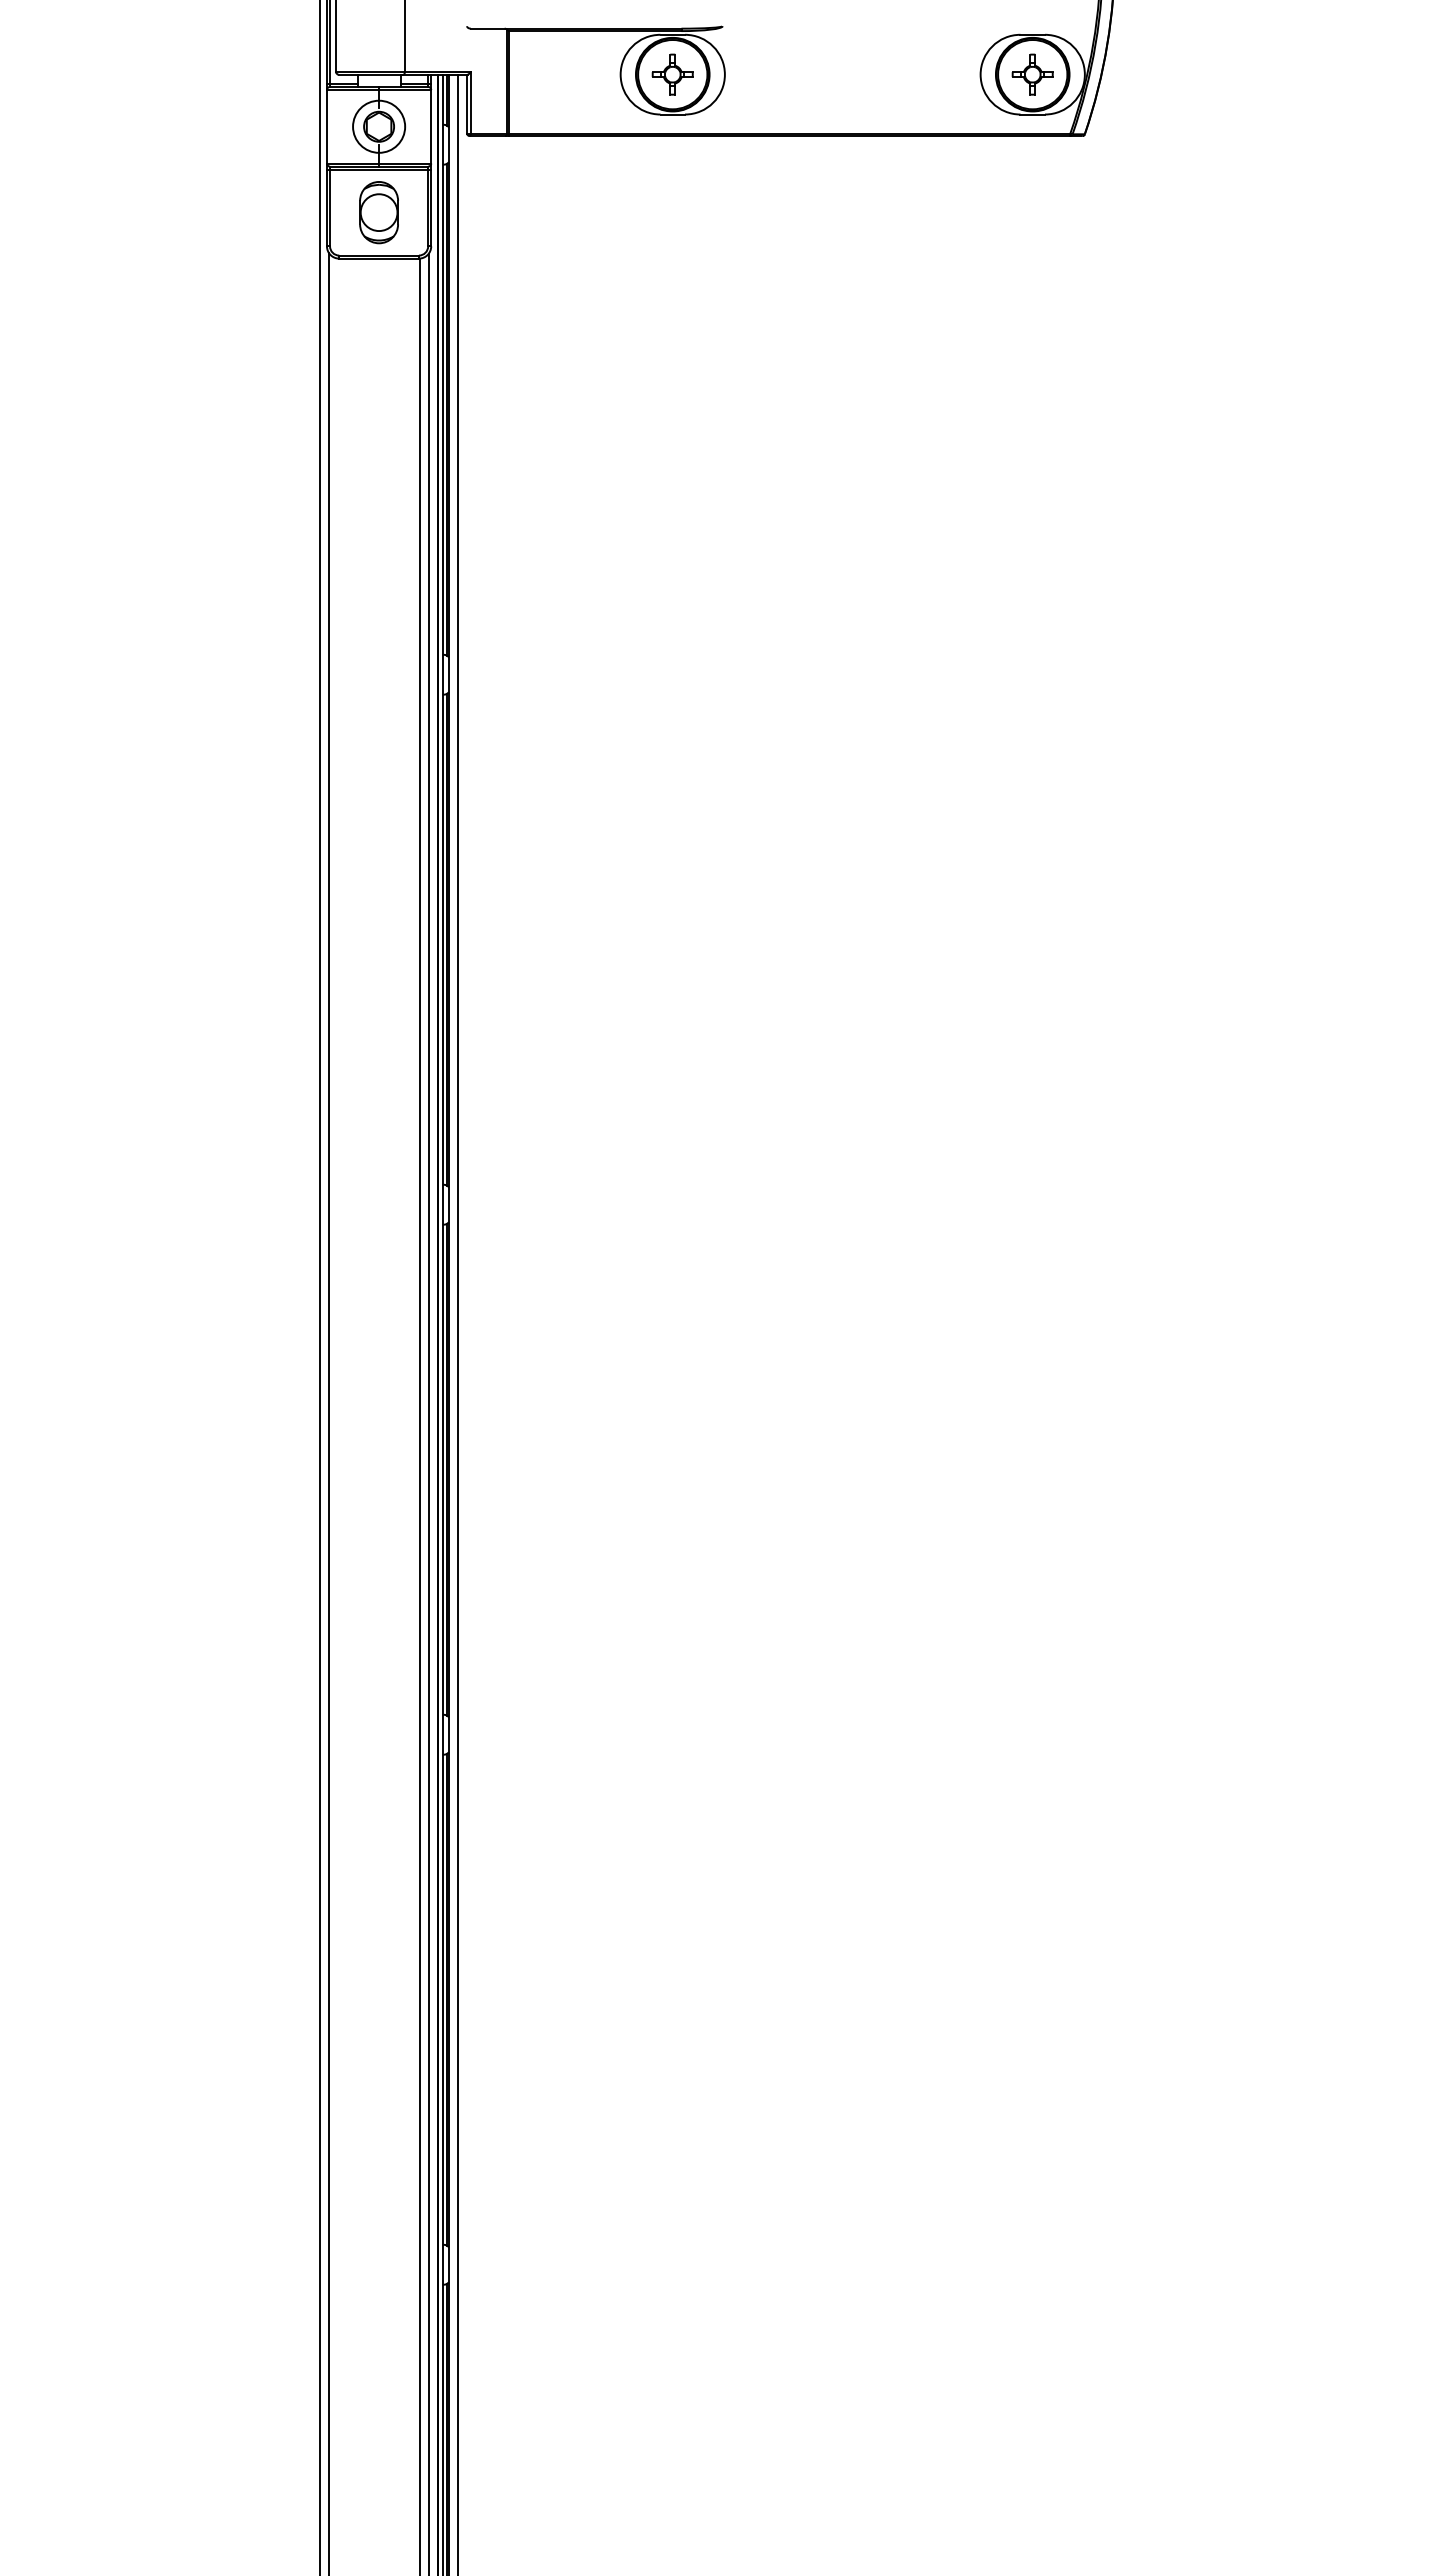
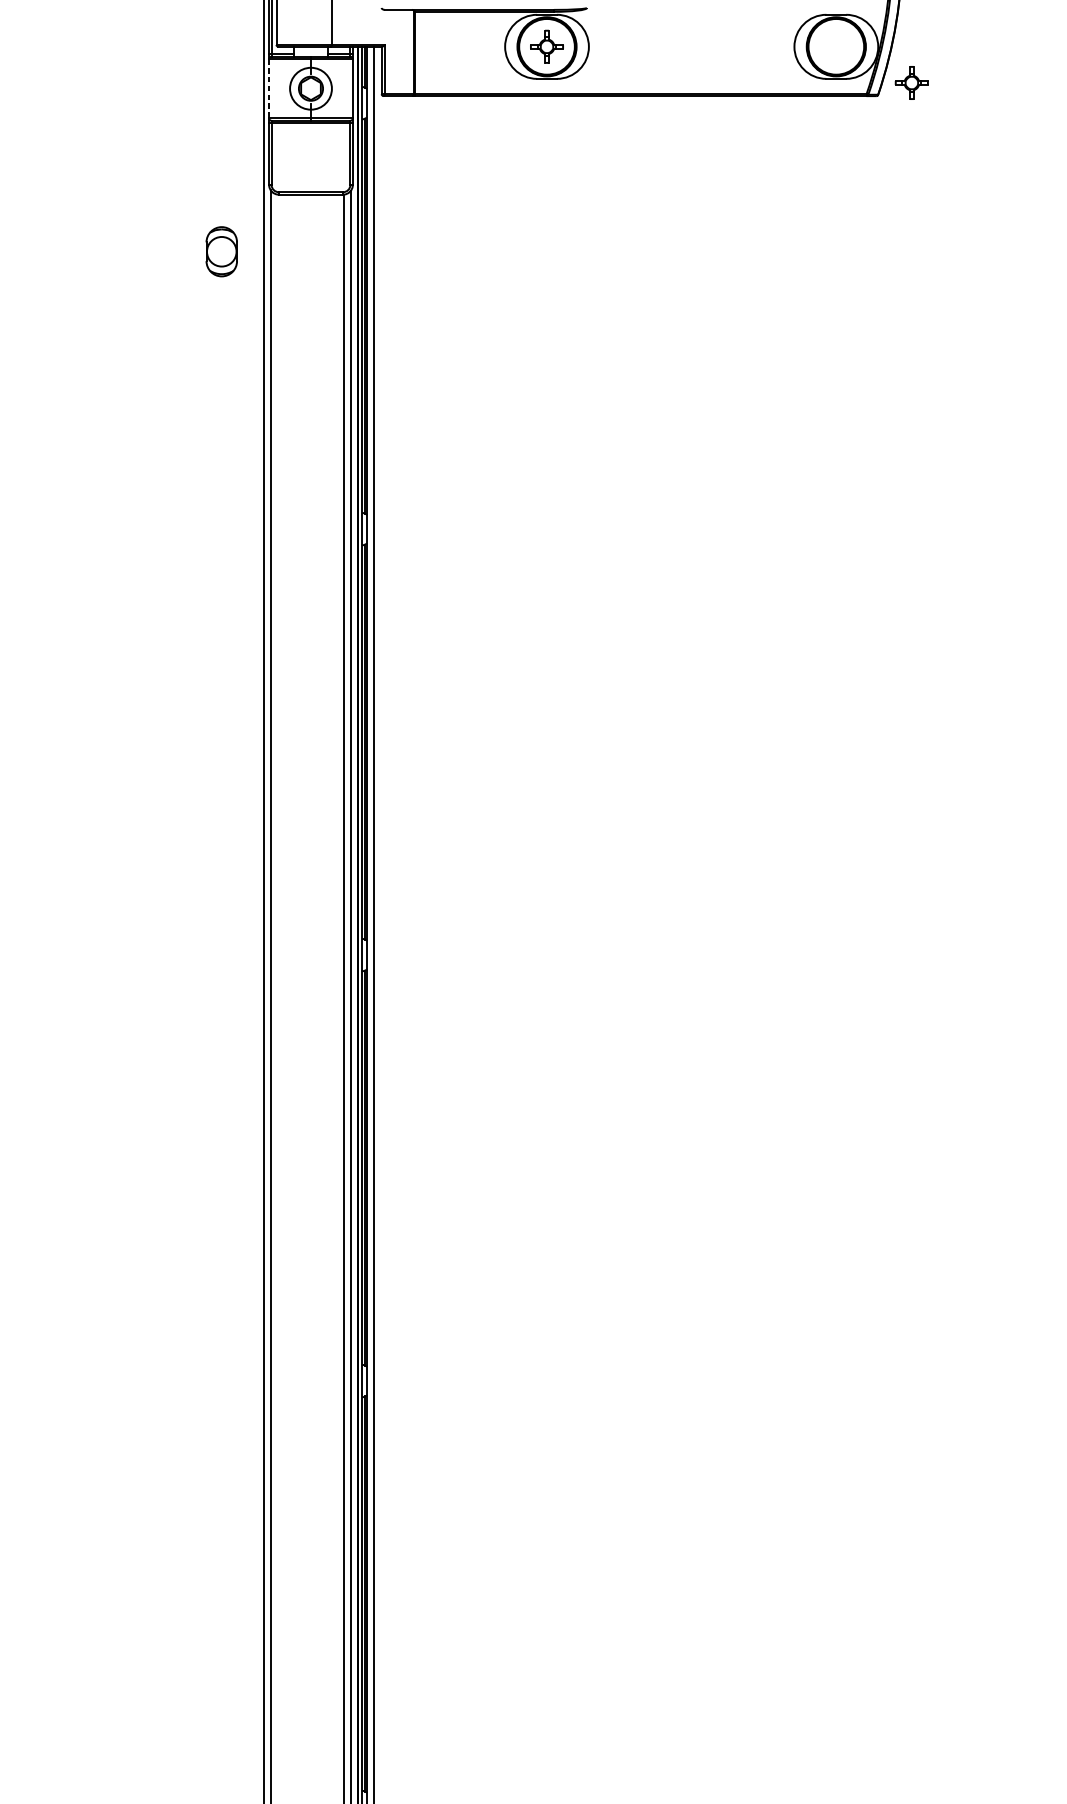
part: (1032, 74) -> (911, 82), moved
line: (326, 126) -> (268, 88), solid -> dashed
part: (378, 212) -> (221, 251), moved

